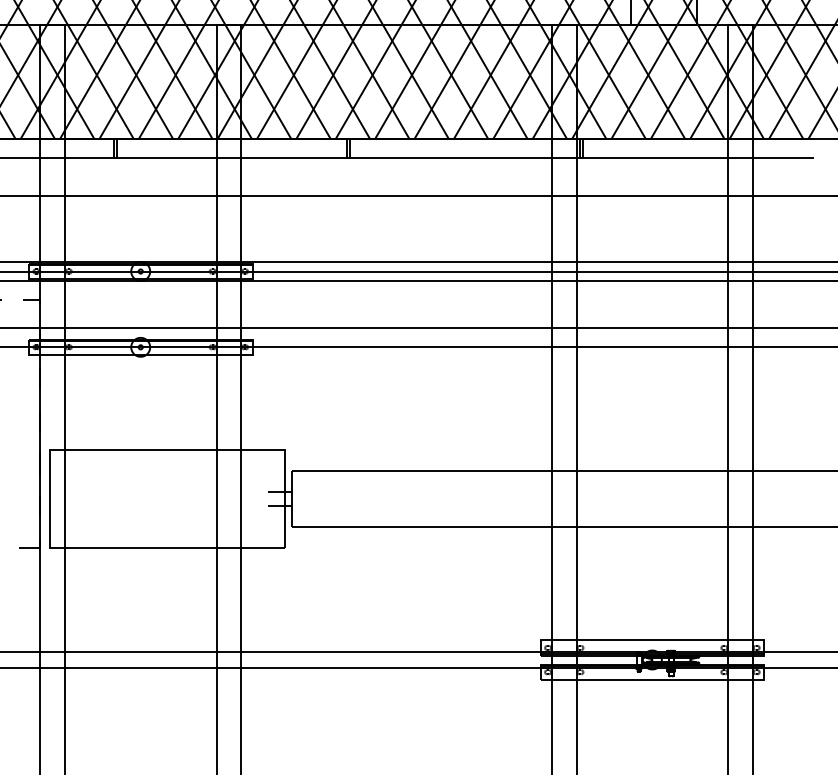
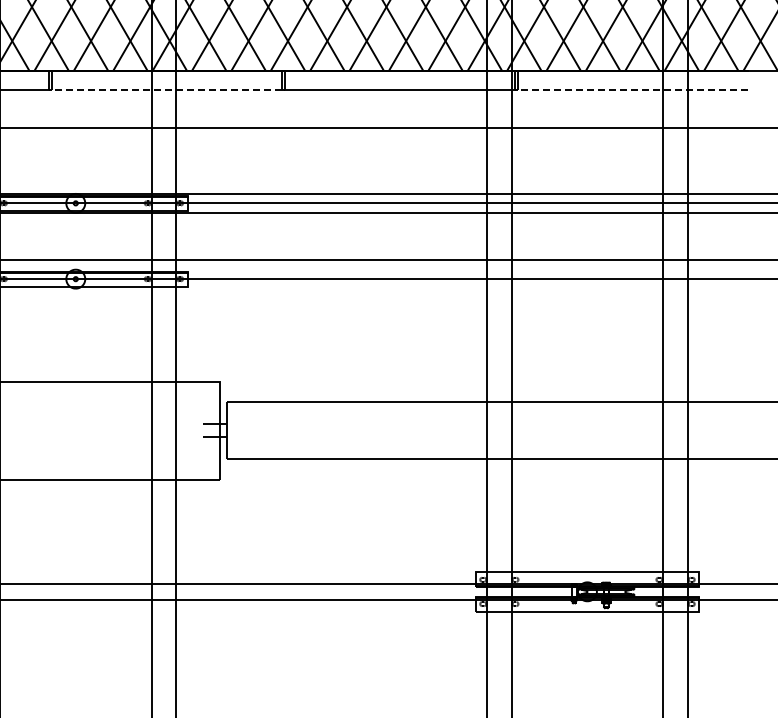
line: (232, 157) -> (167, 89), solid -> dashed
line: (698, 157) -> (633, 89), solid -> dashed

